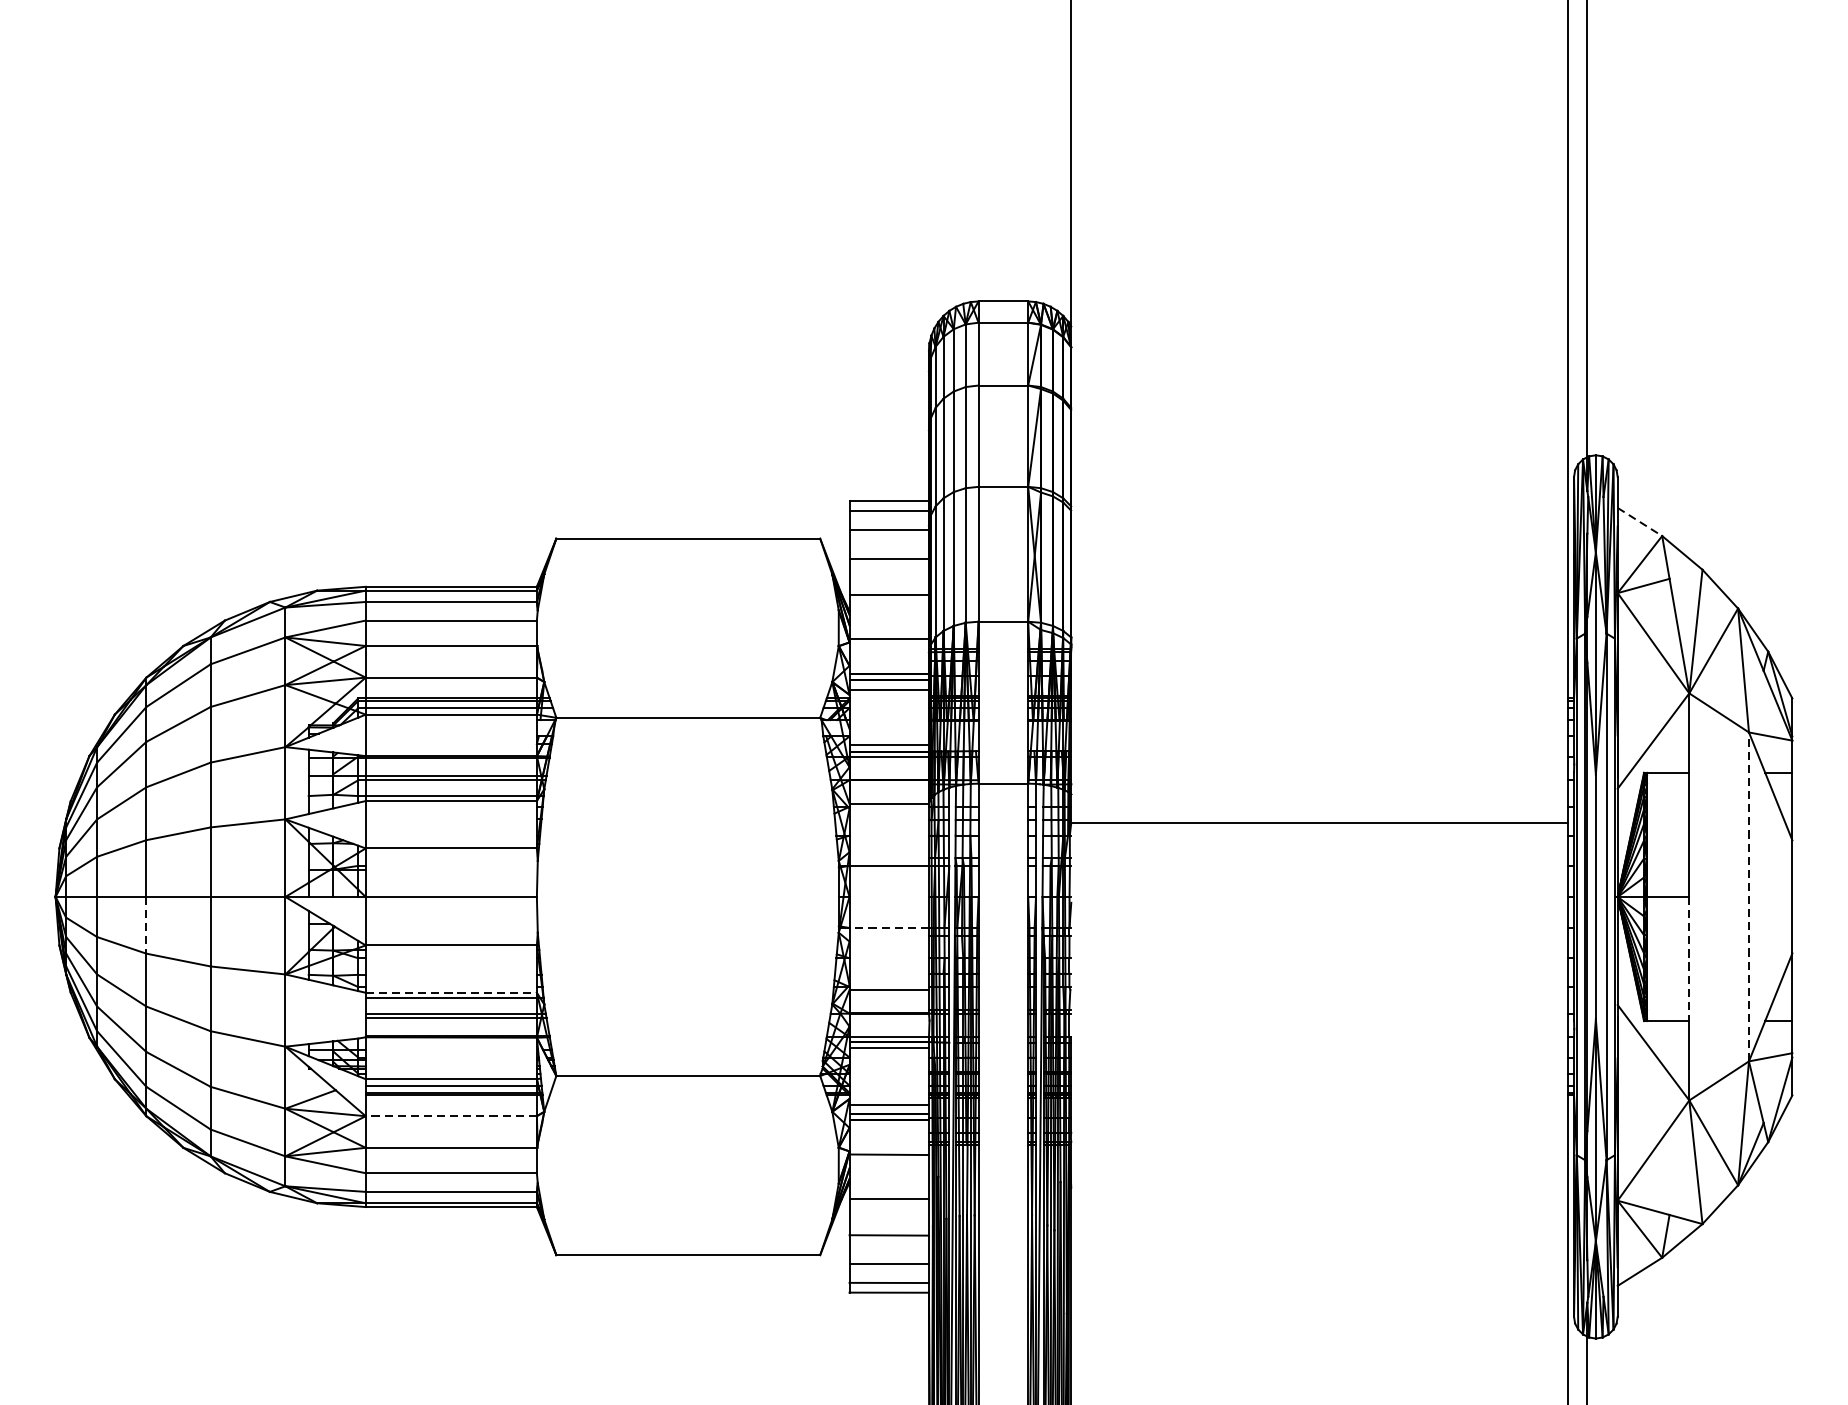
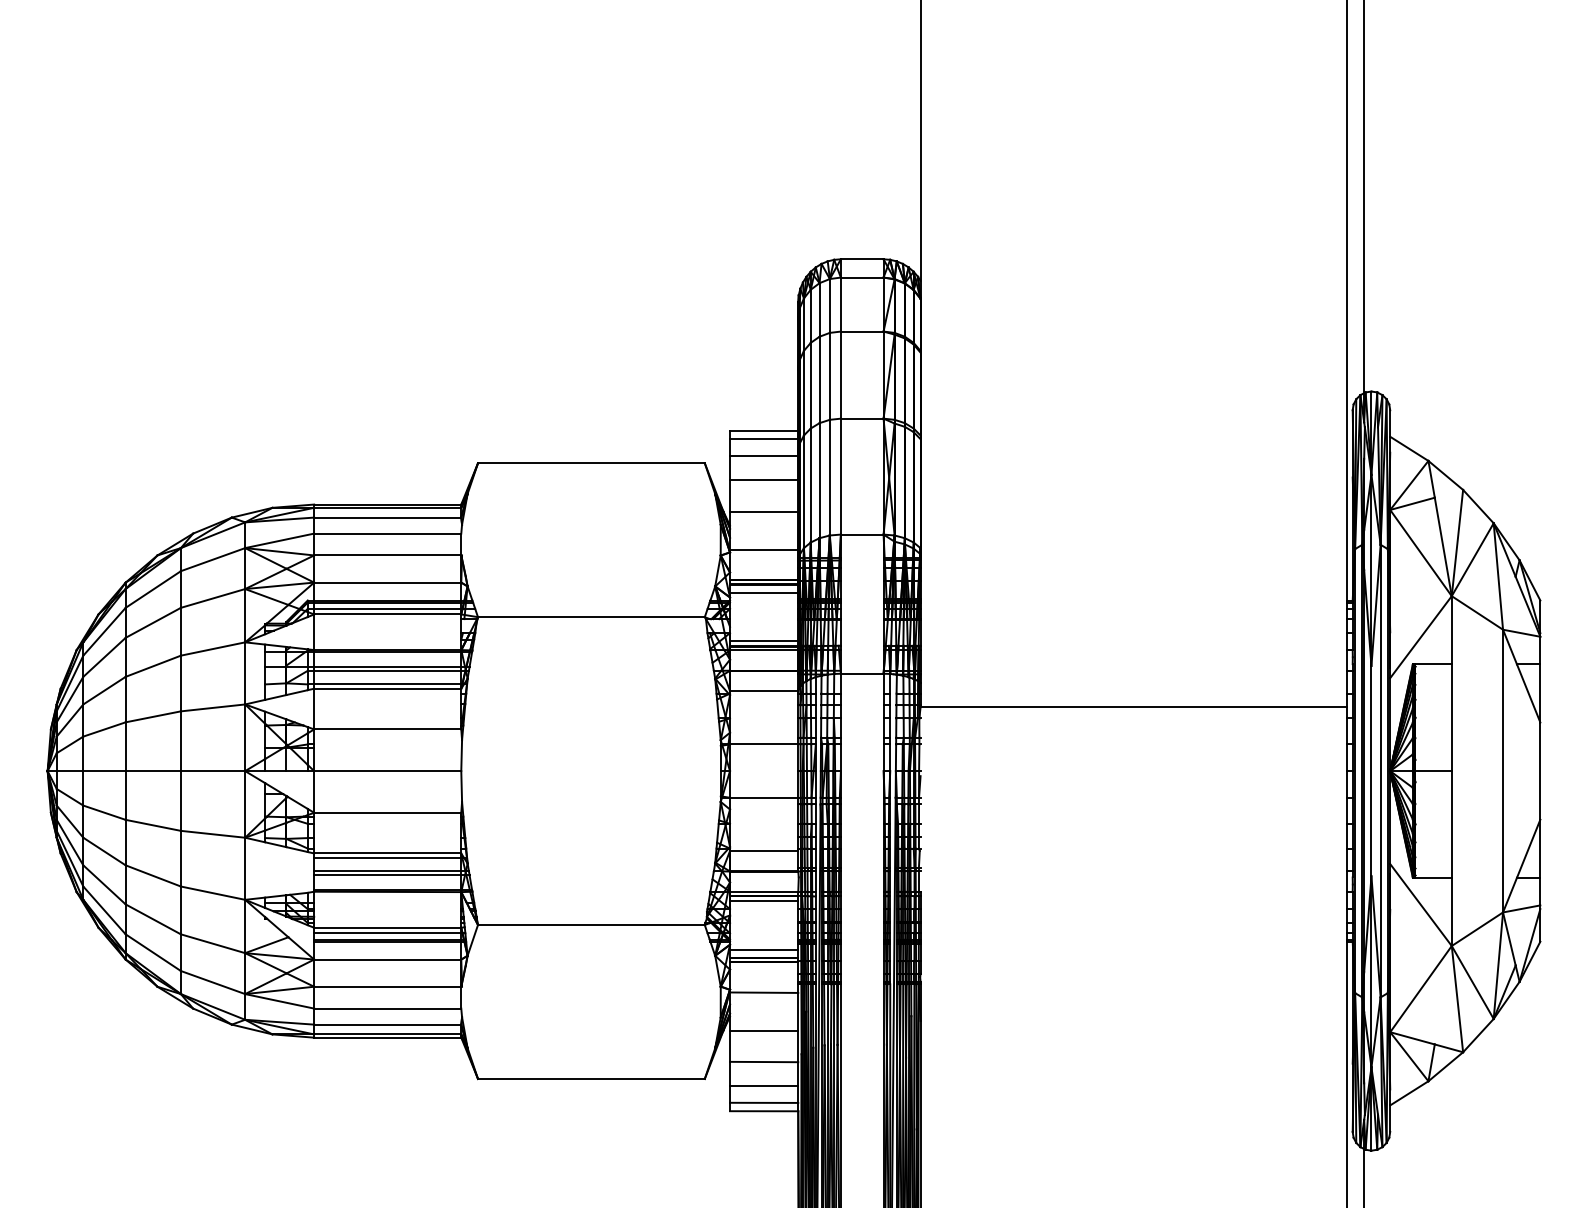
line: (1640, 521) -> (1409, 448), dashed -> solid
line: (1749, 896) -> (1503, 770), dashed -> solid
line: (146, 925) -> (125, 795), dashed -> solid
line: (888, 927) -> (763, 797), dashed -> solid
line: (1689, 959) -> (1451, 824), dashed -> solid
line: (451, 992) -> (387, 853), dashed -> solid
line: (451, 1116) -> (387, 959), dashed -> solid

